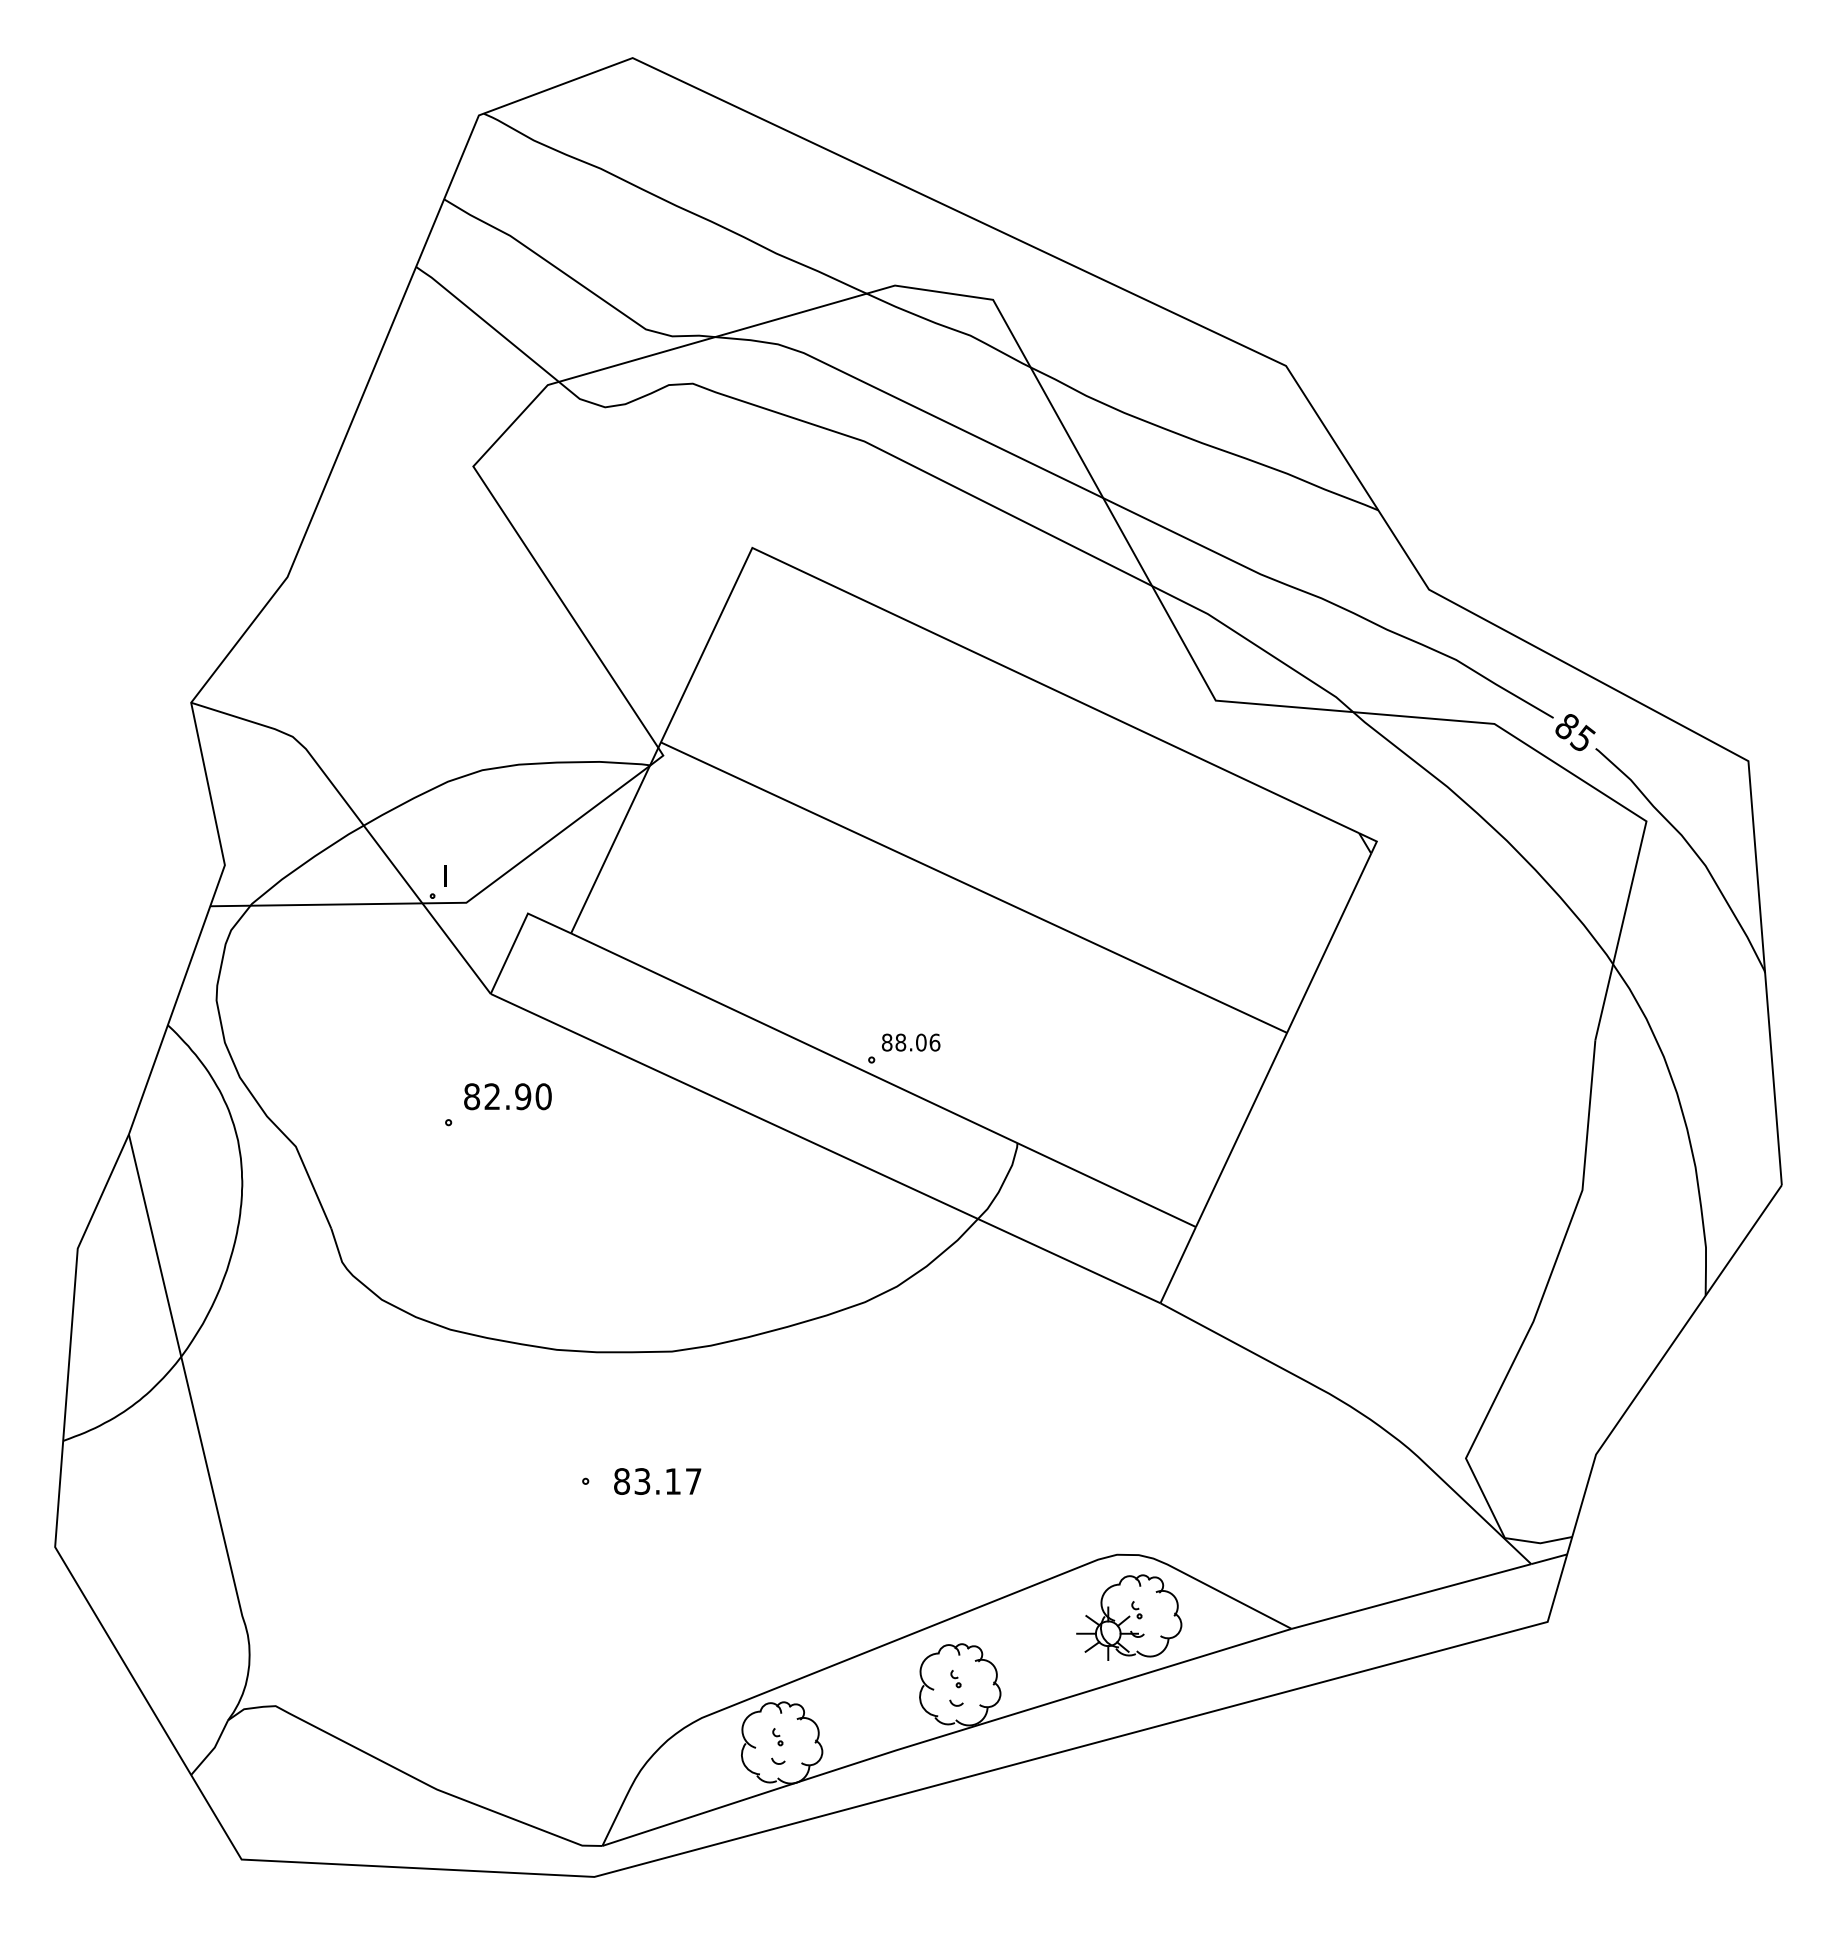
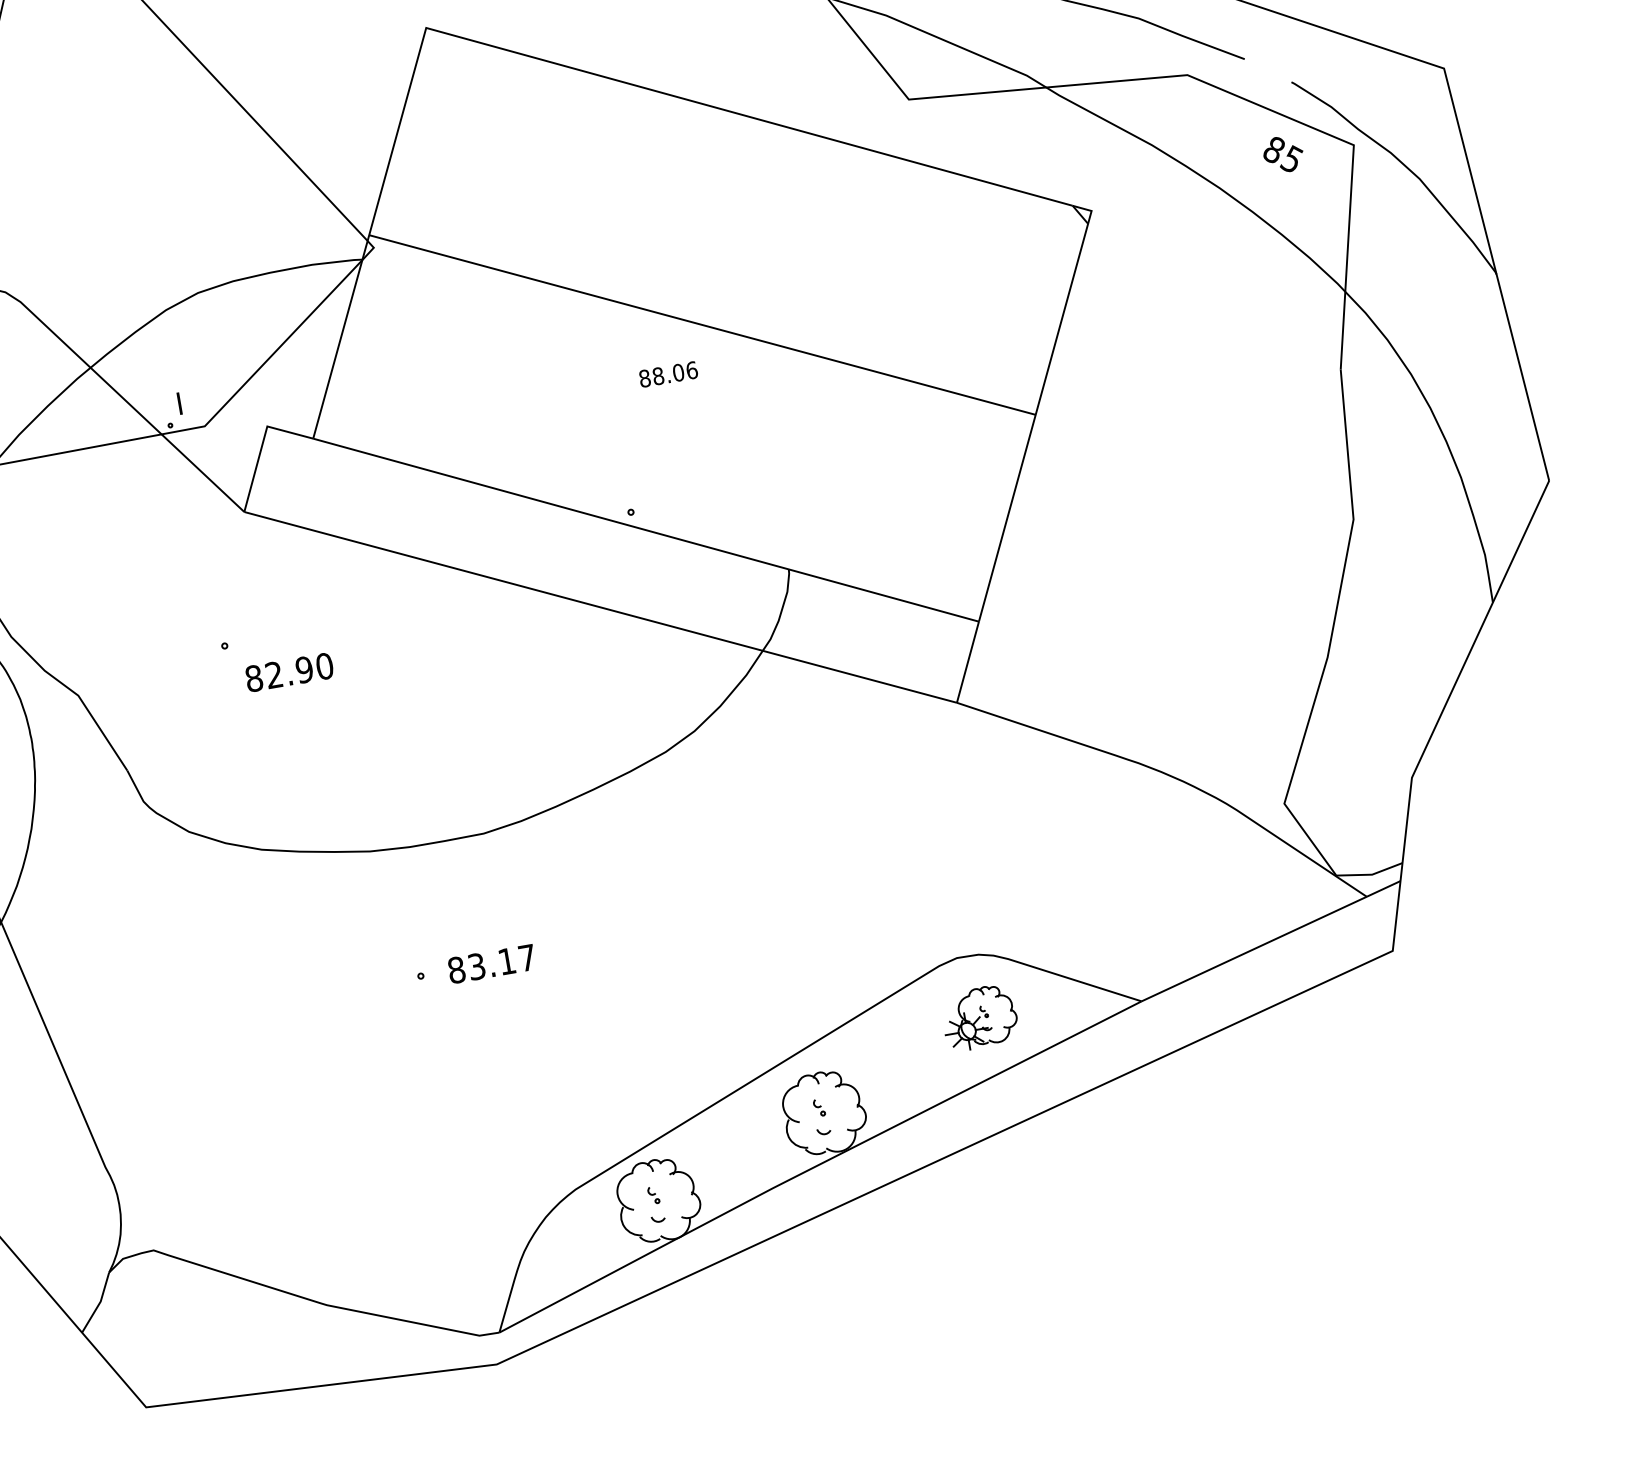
text: (1575, 732) -> (1283, 154), moved
text: (911, 1042) -> (668, 374), moved
text: (507, 1096) -> (289, 672), moved
part: (1129, 1617) -> (979, 1017), size x0.7

